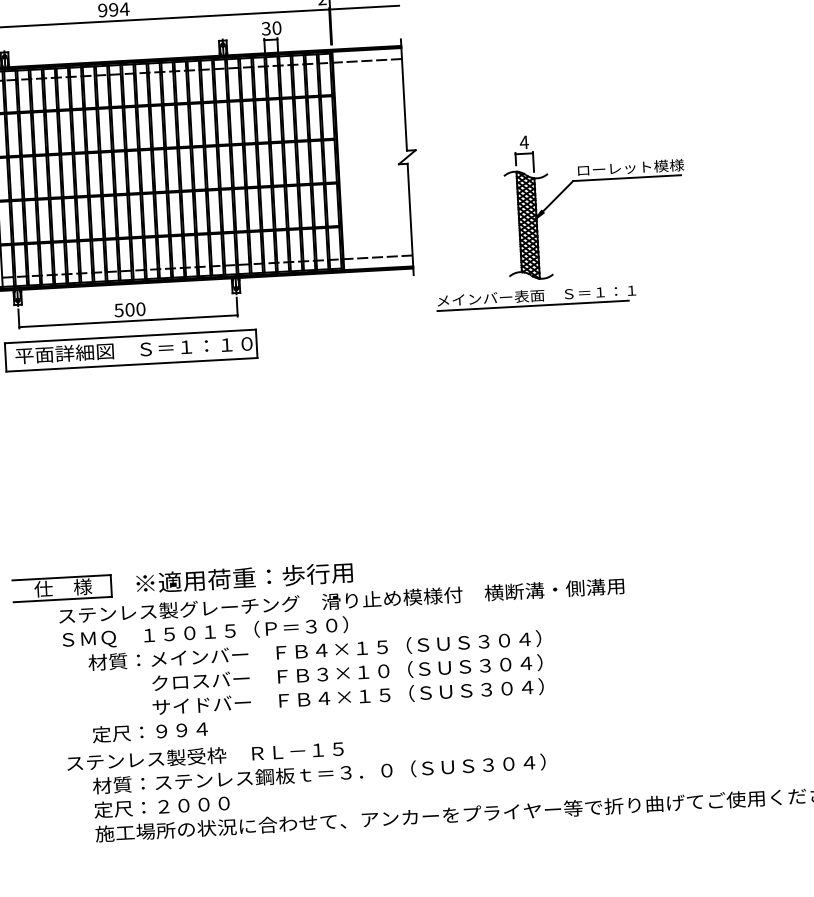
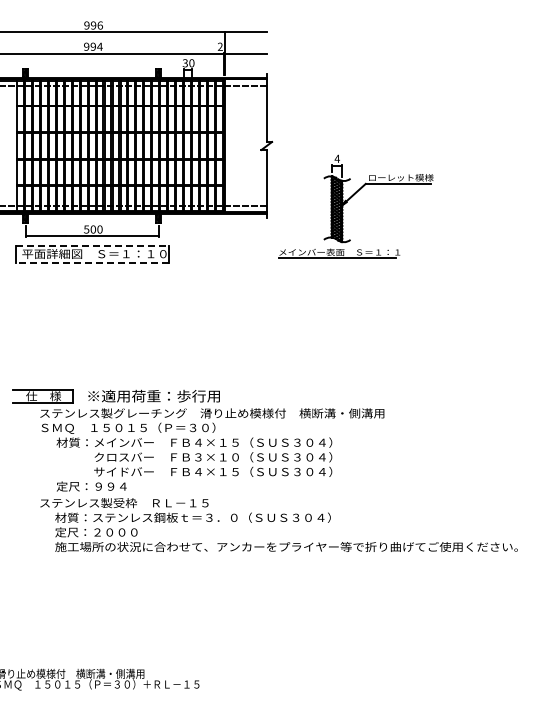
part: (549, 208) -> (350, 199), moved
line: (131, 336) -> (93, 245), solid -> dashed
line: (131, 365) -> (92, 263), solid -> dashed

